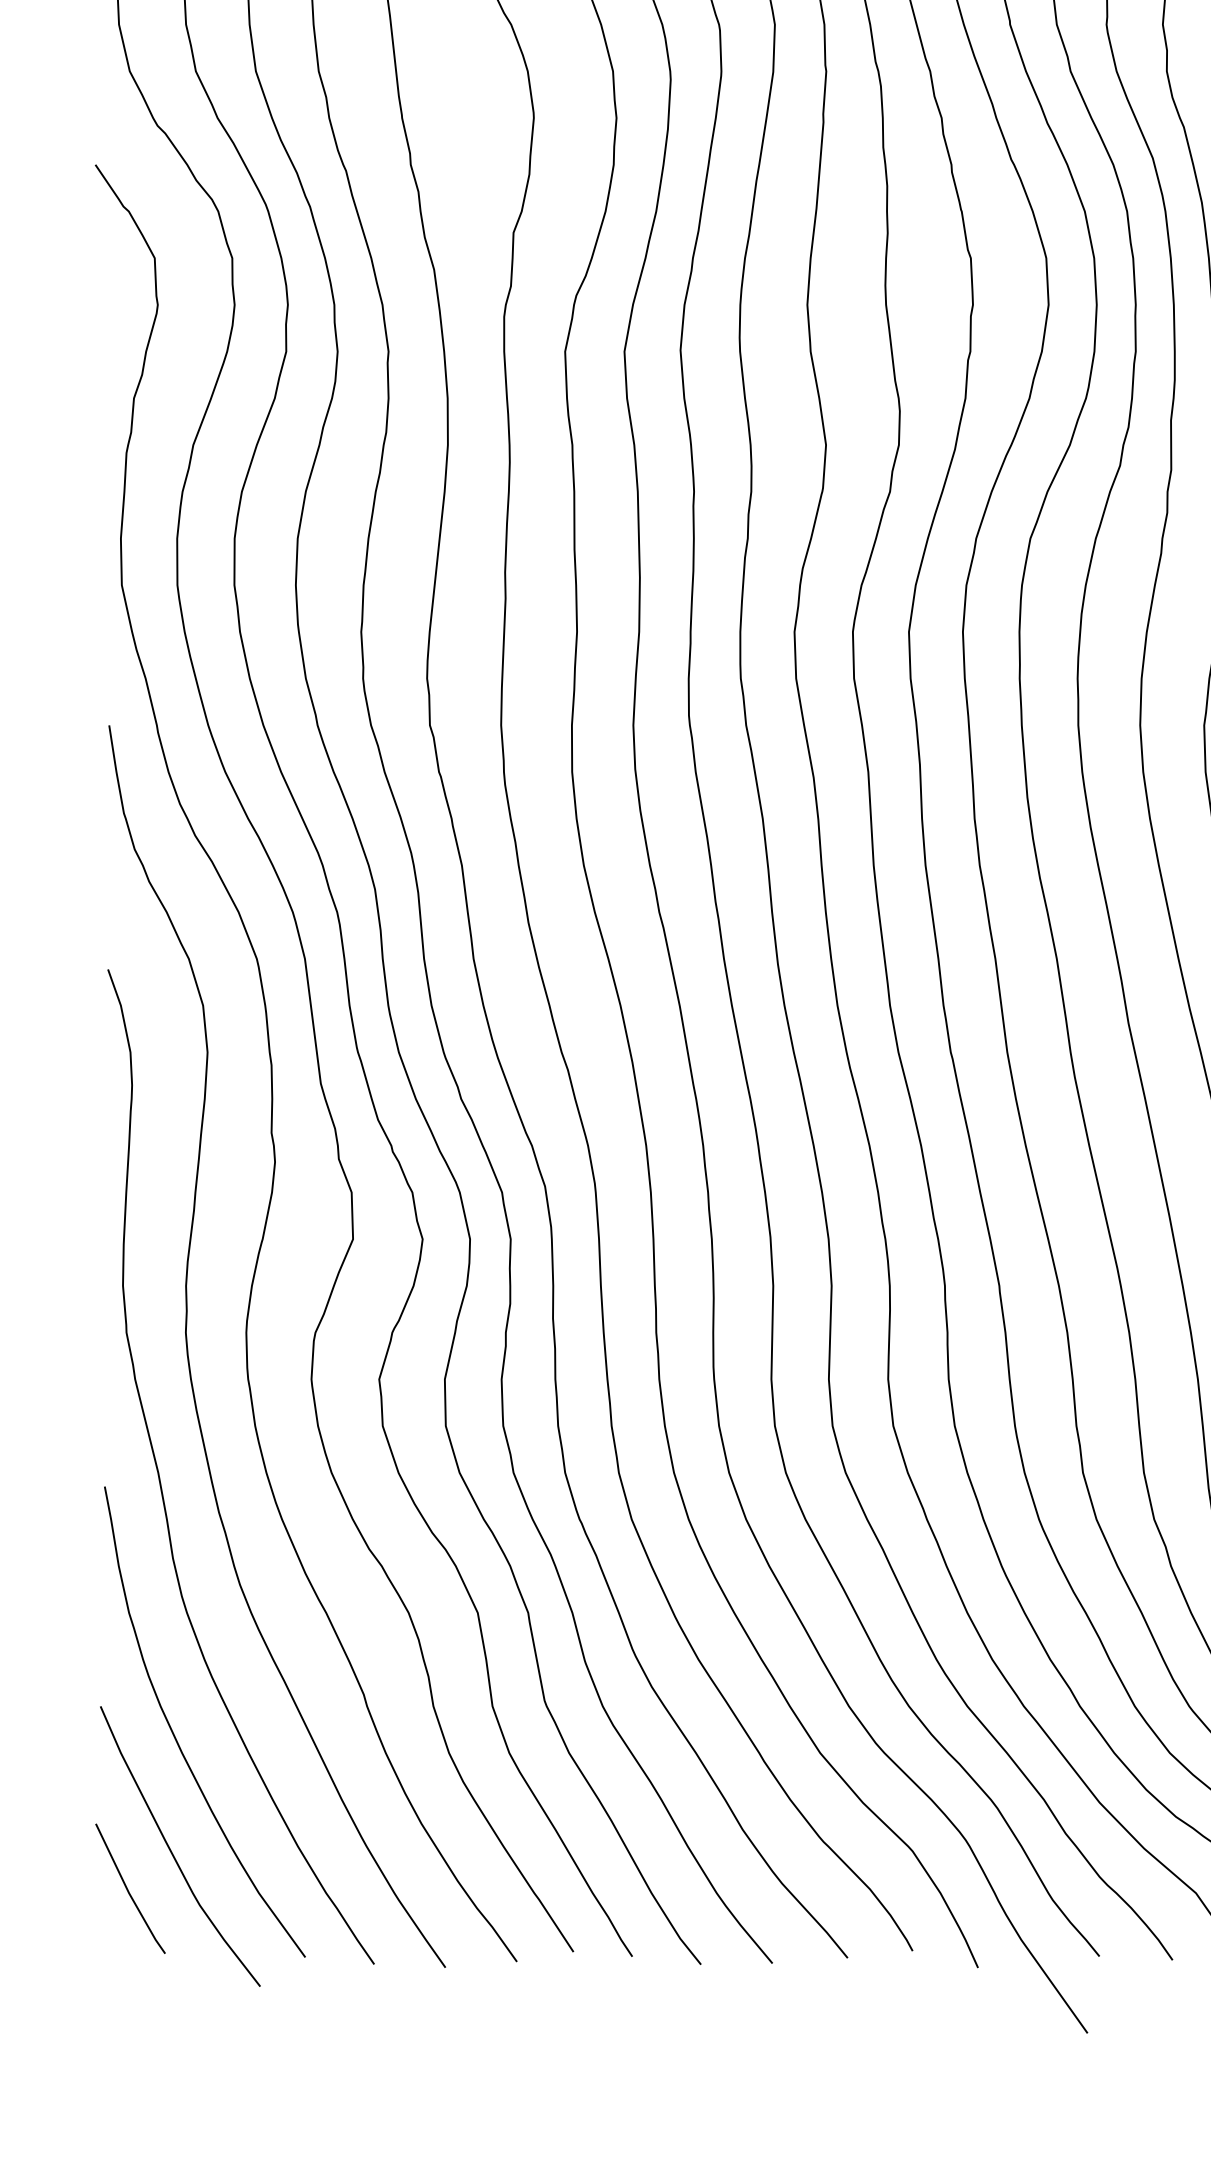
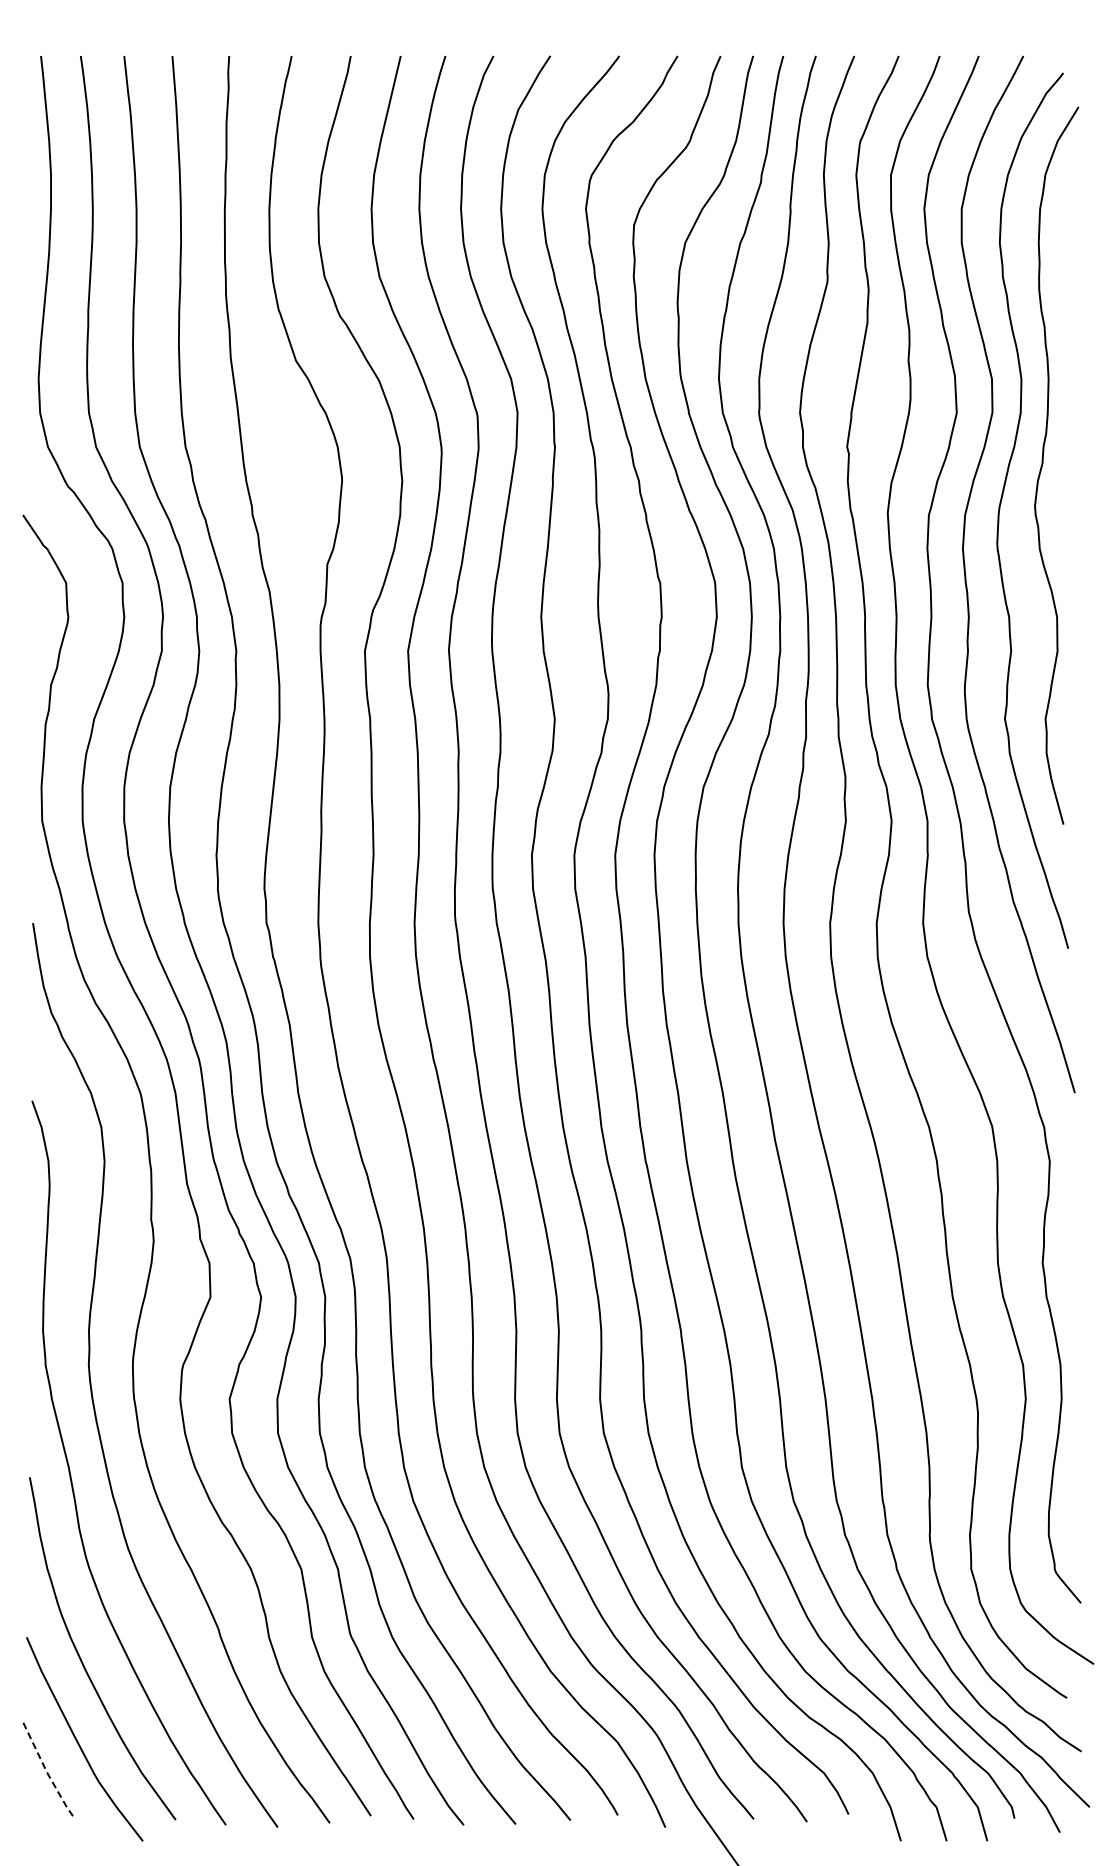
line: (129, 1893) -> (47, 1773), solid -> dashed

